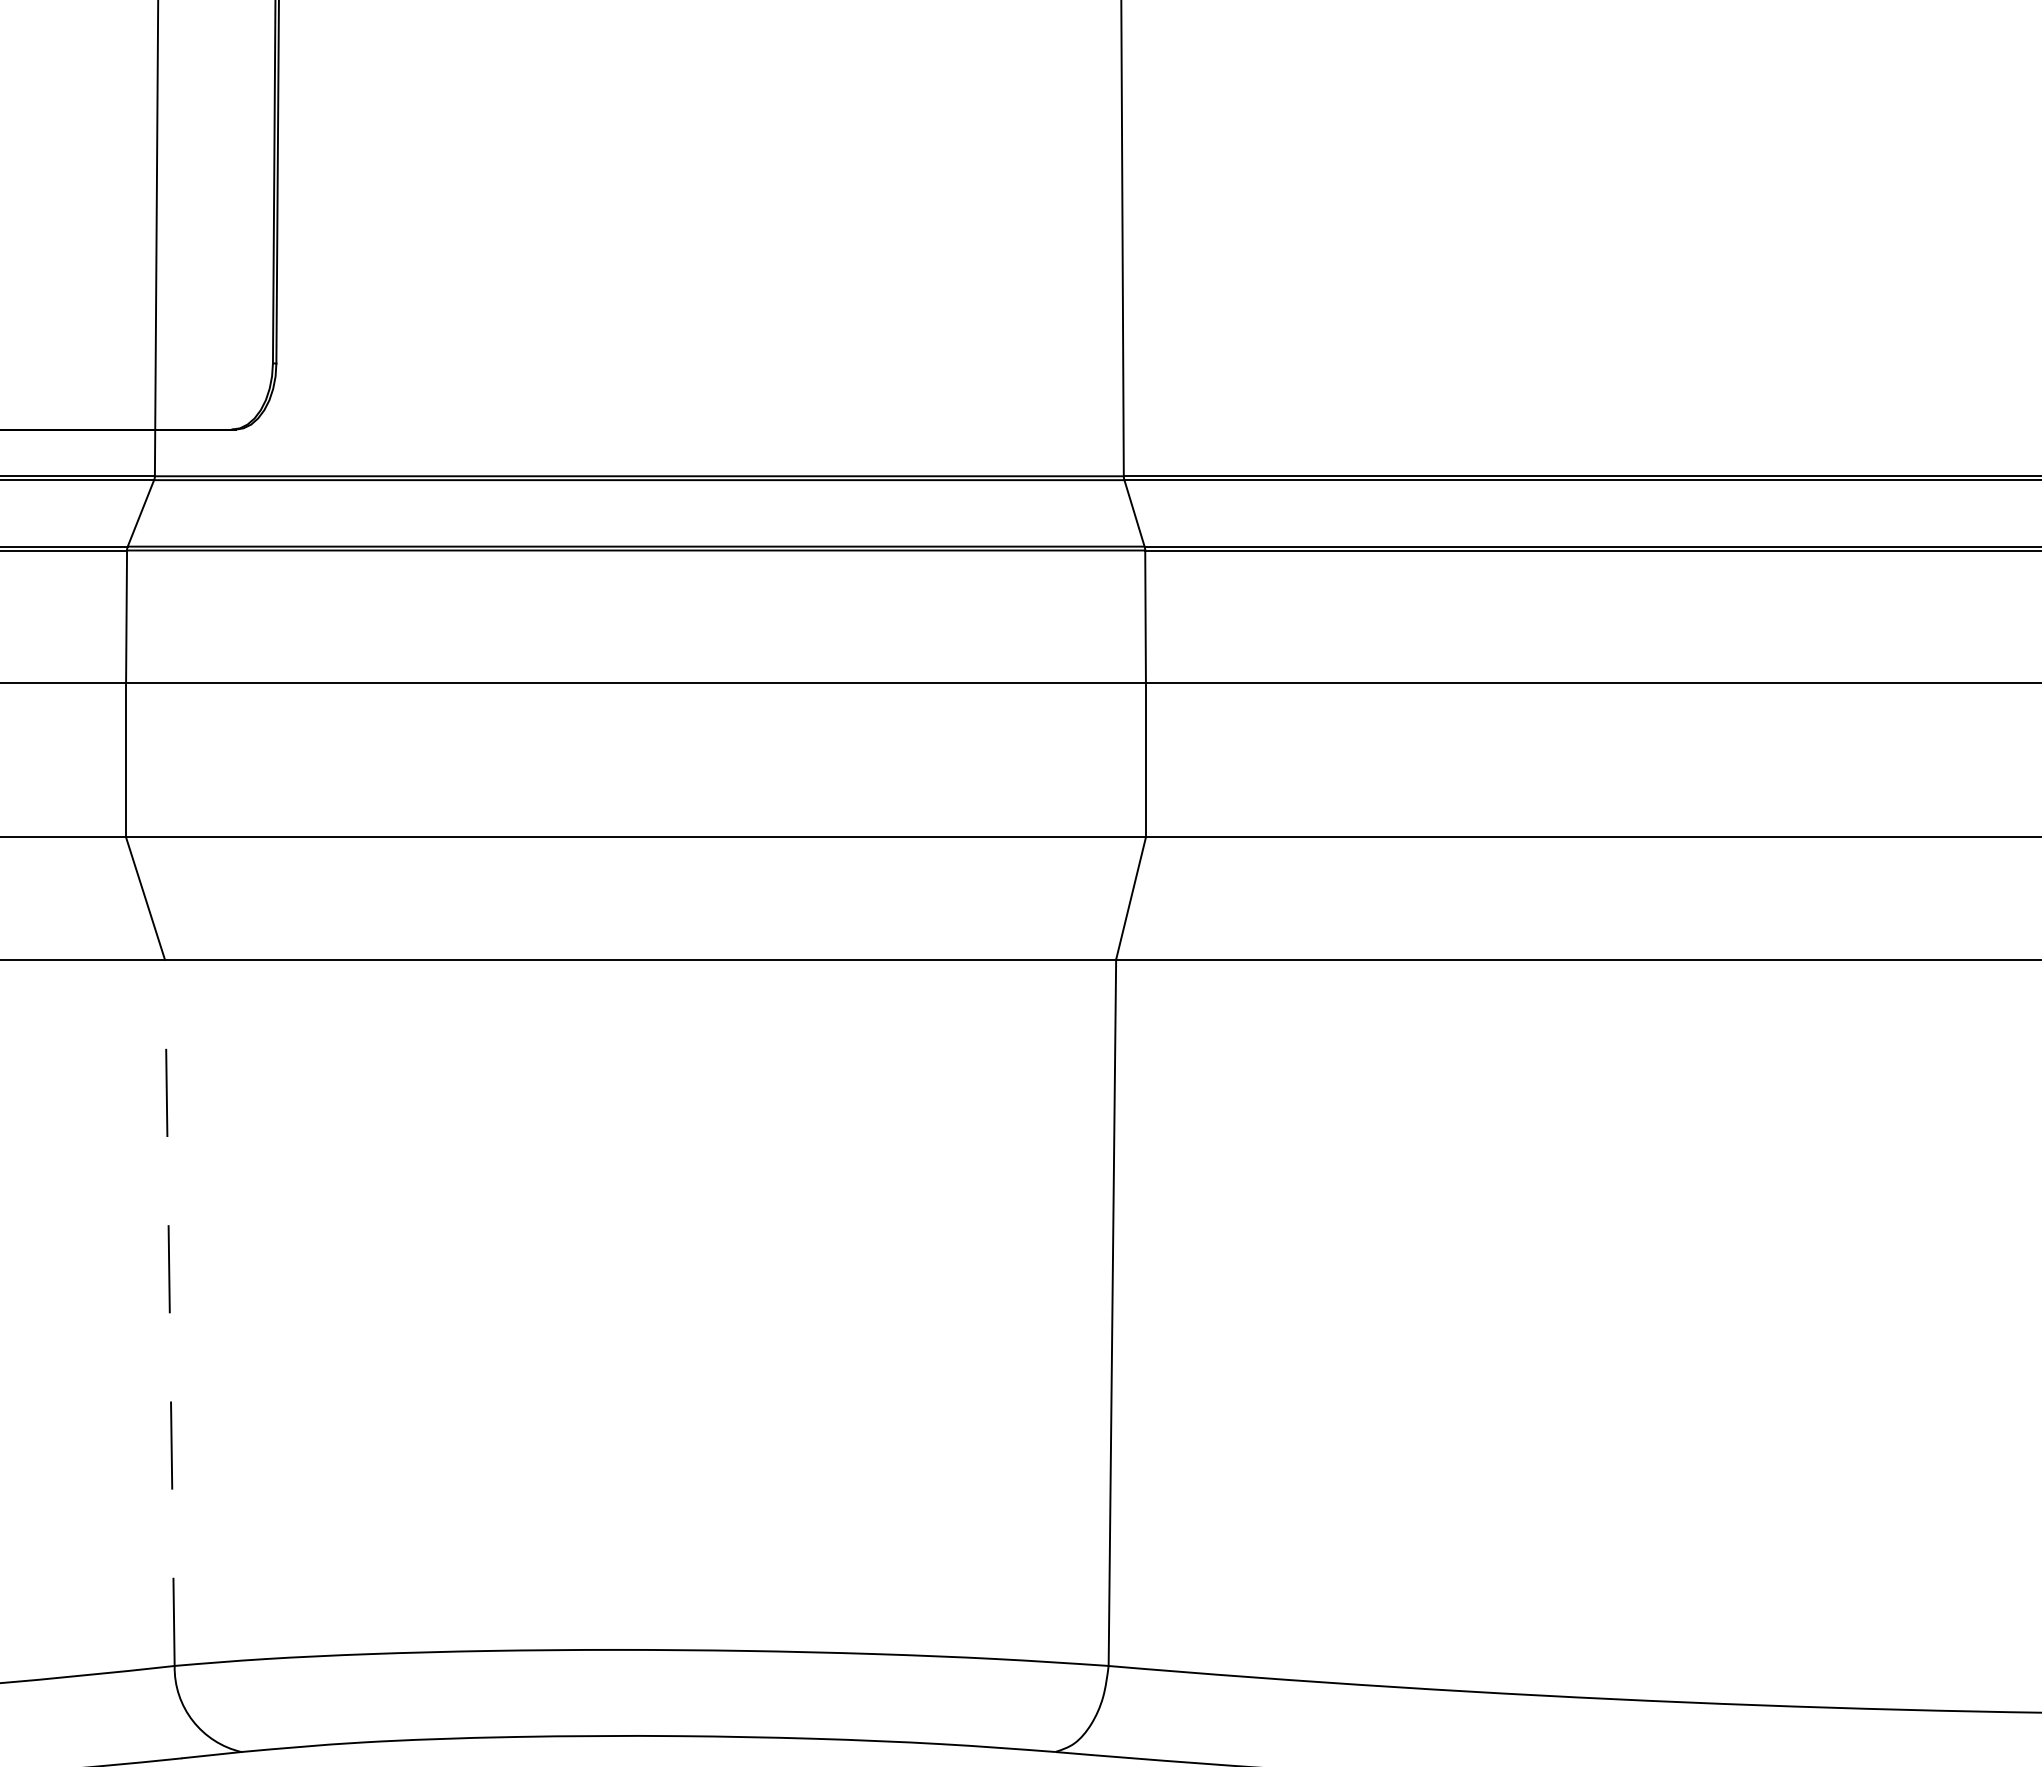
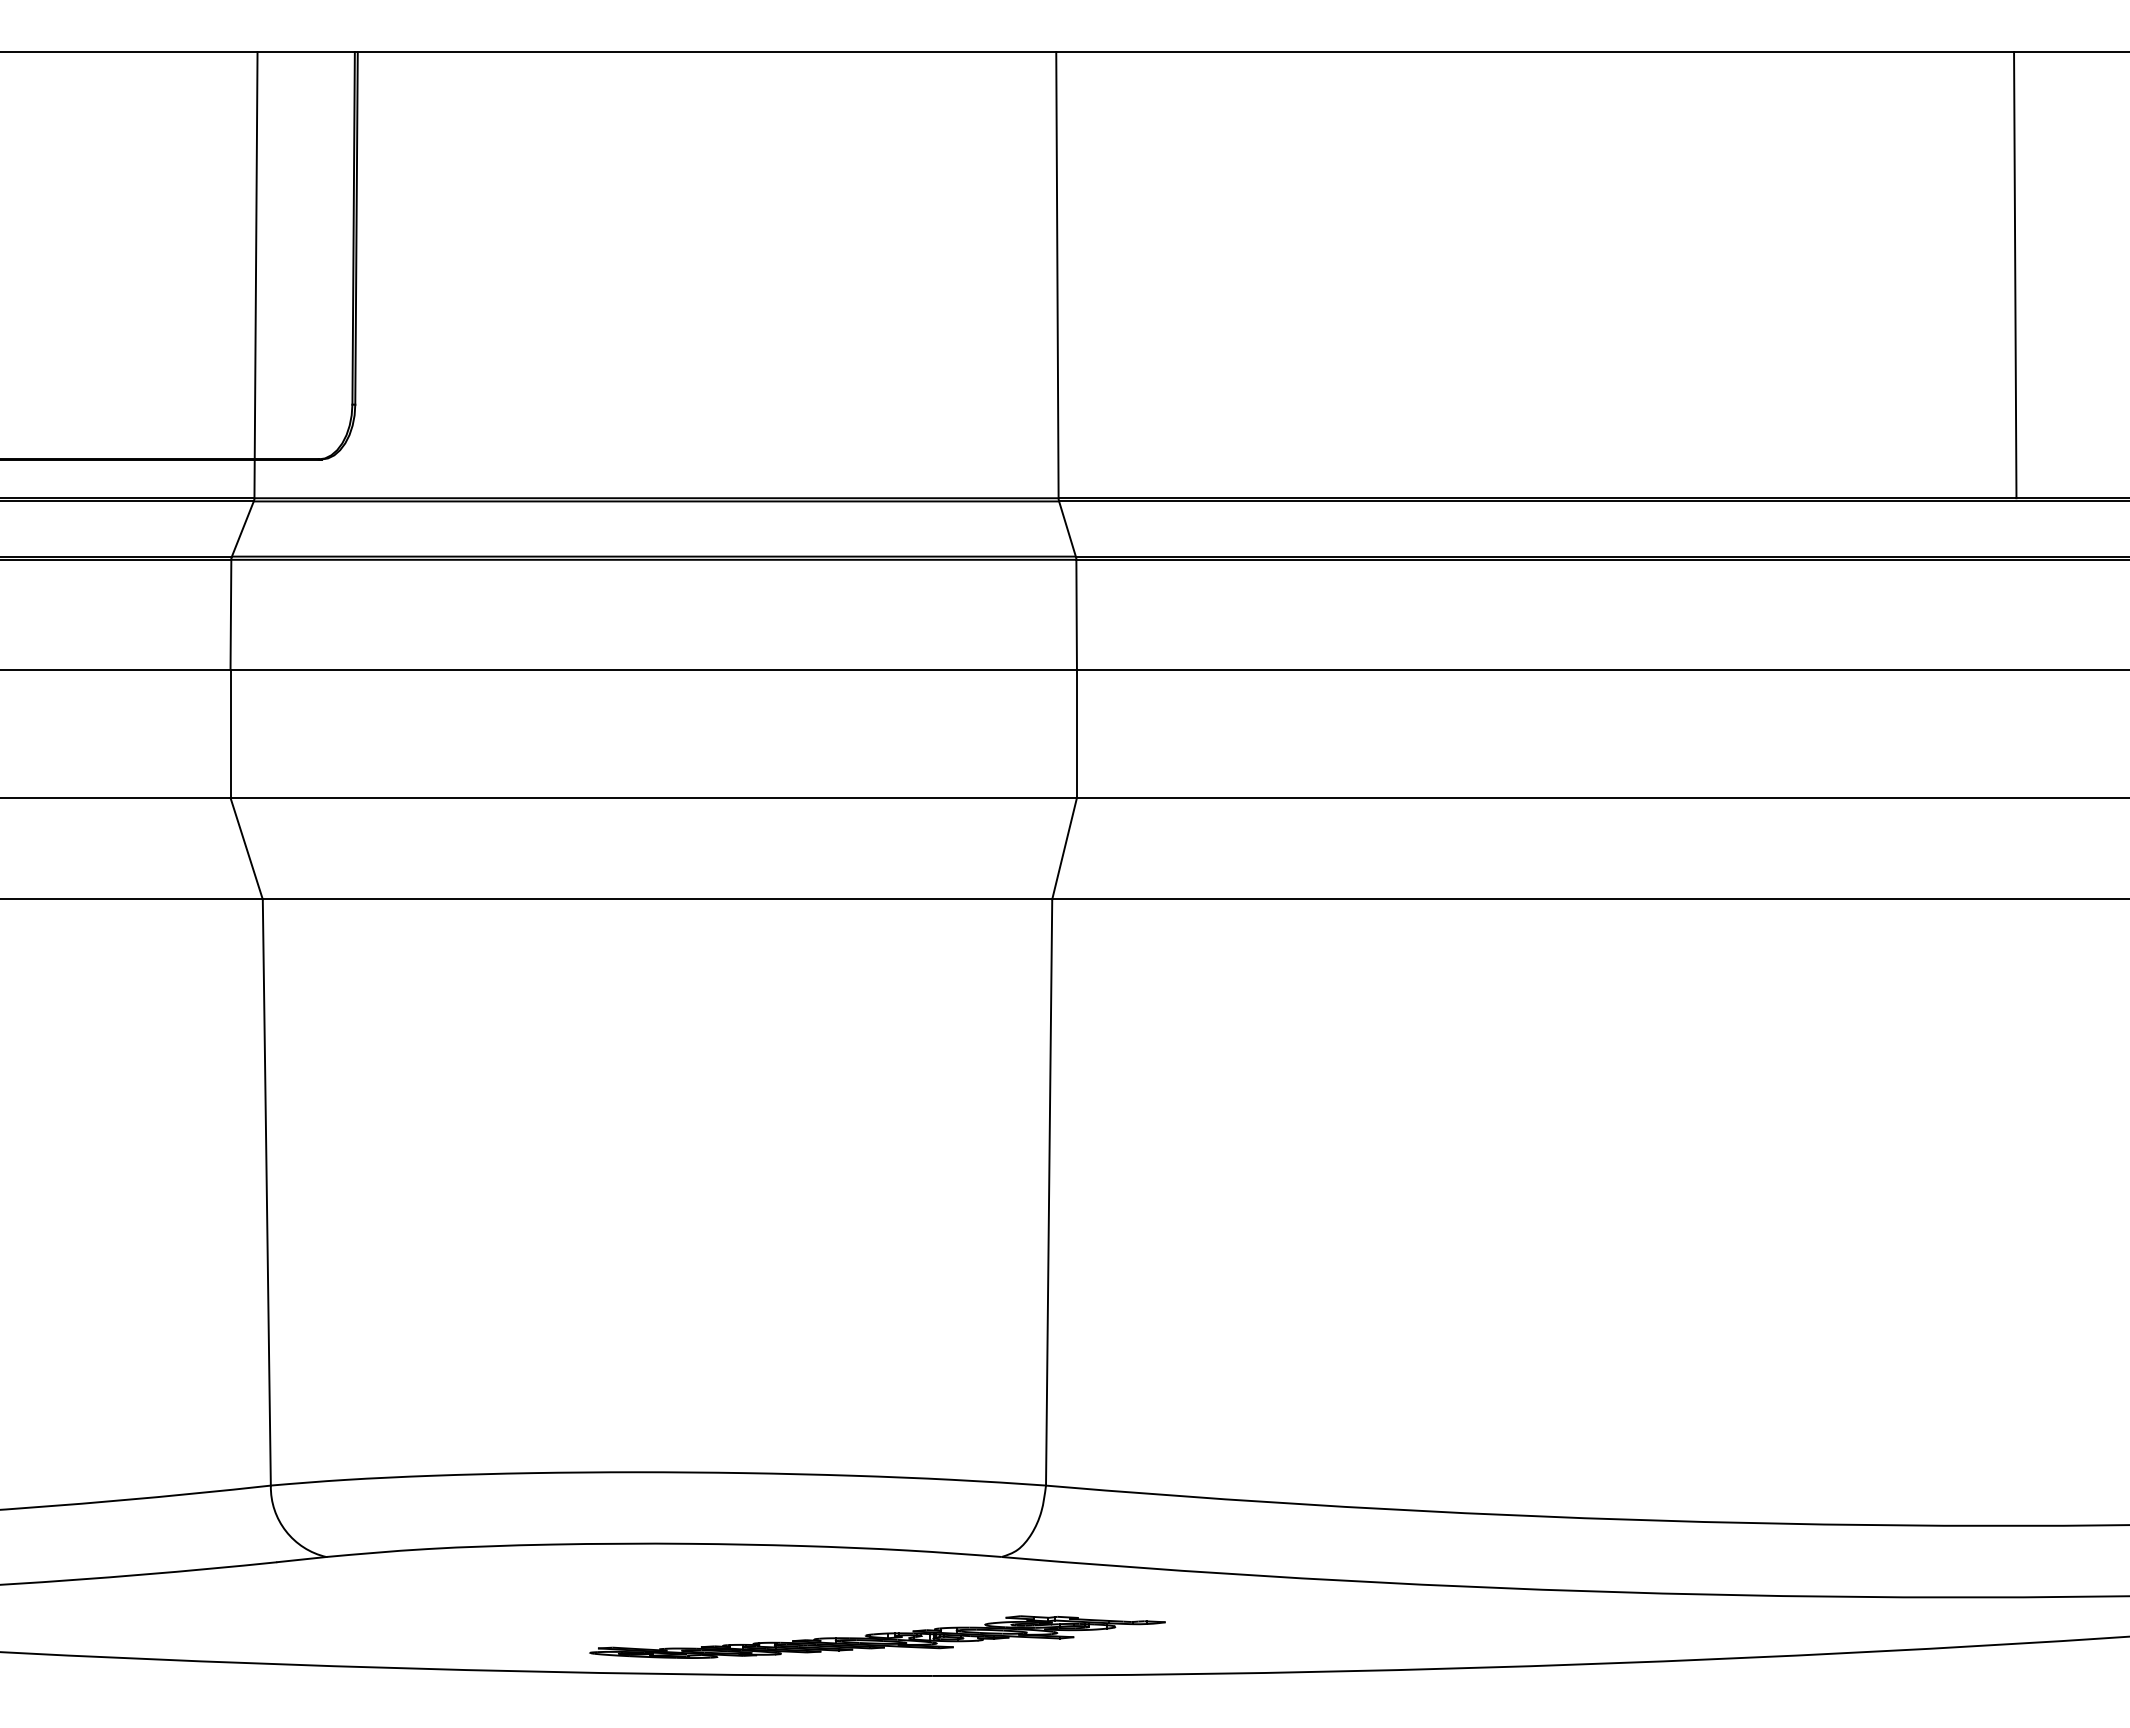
line: (169, 1311) -> (266, 1191), dashed -> solid

